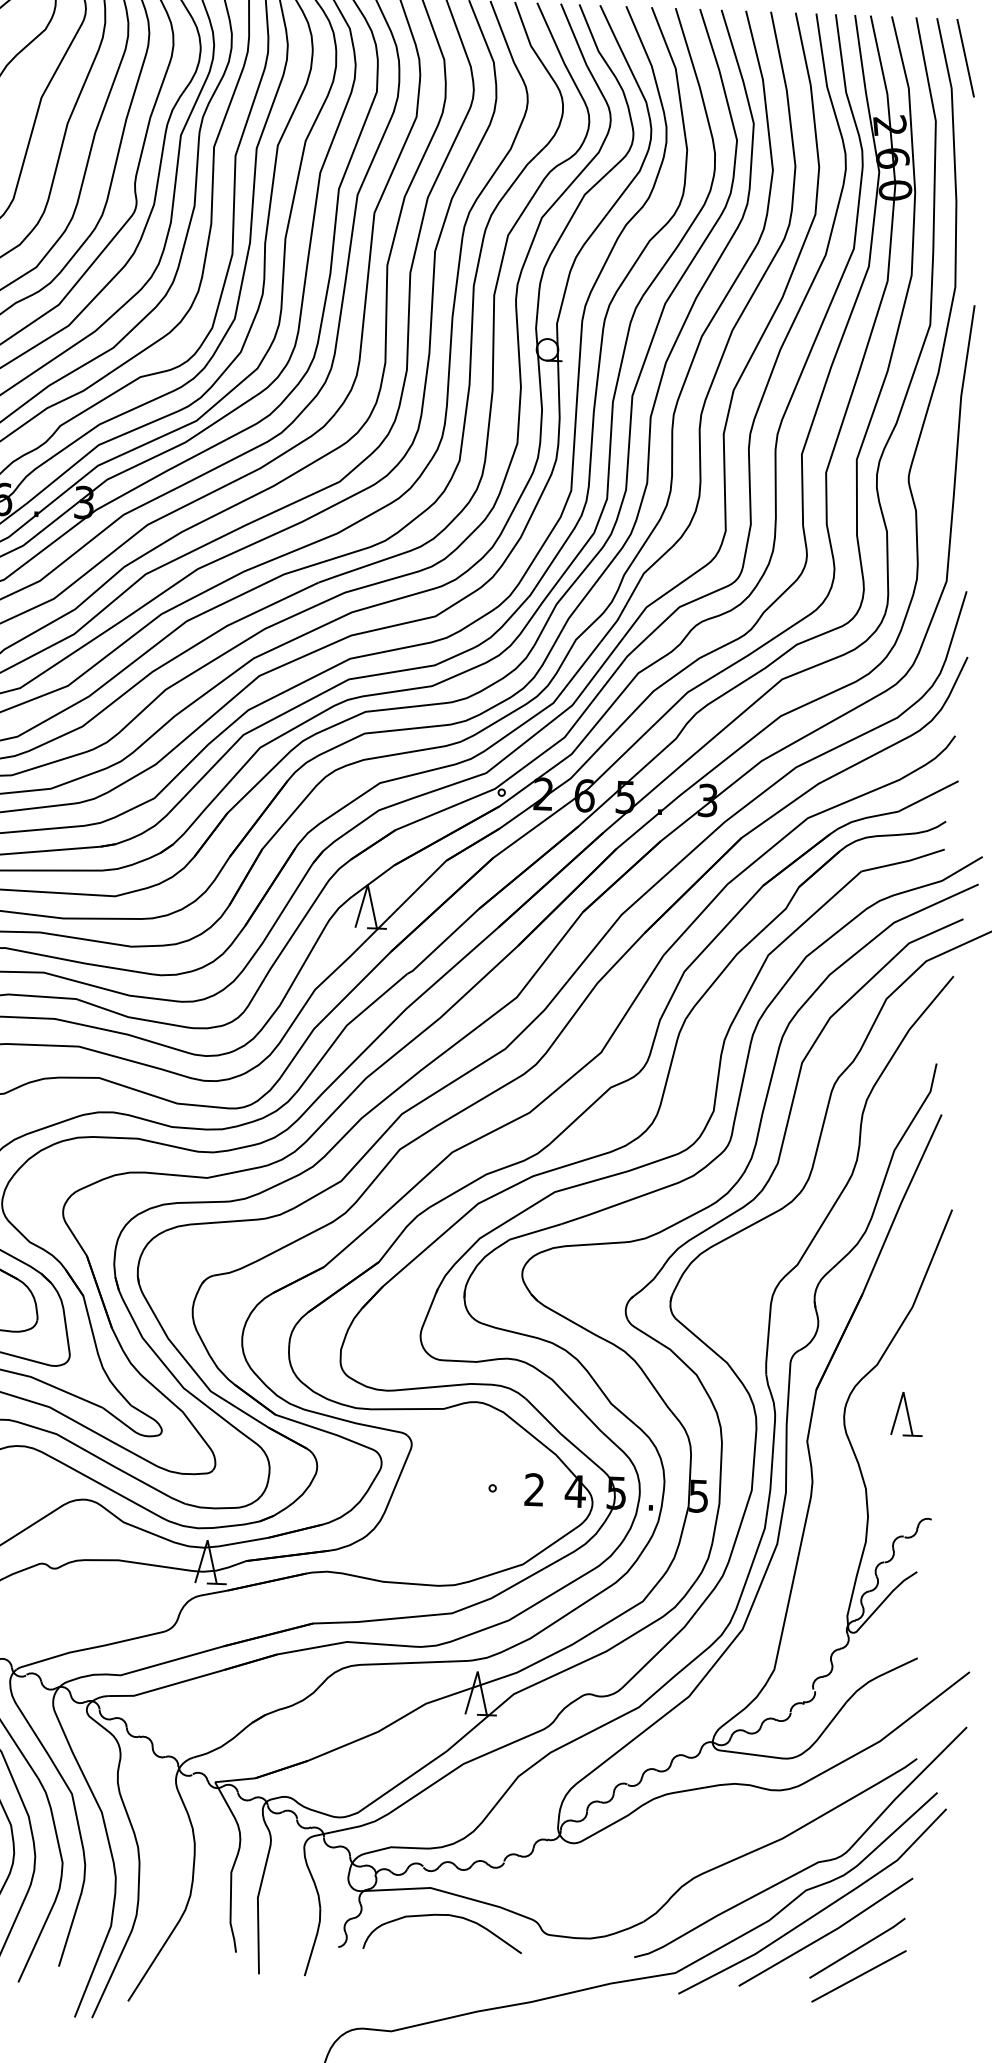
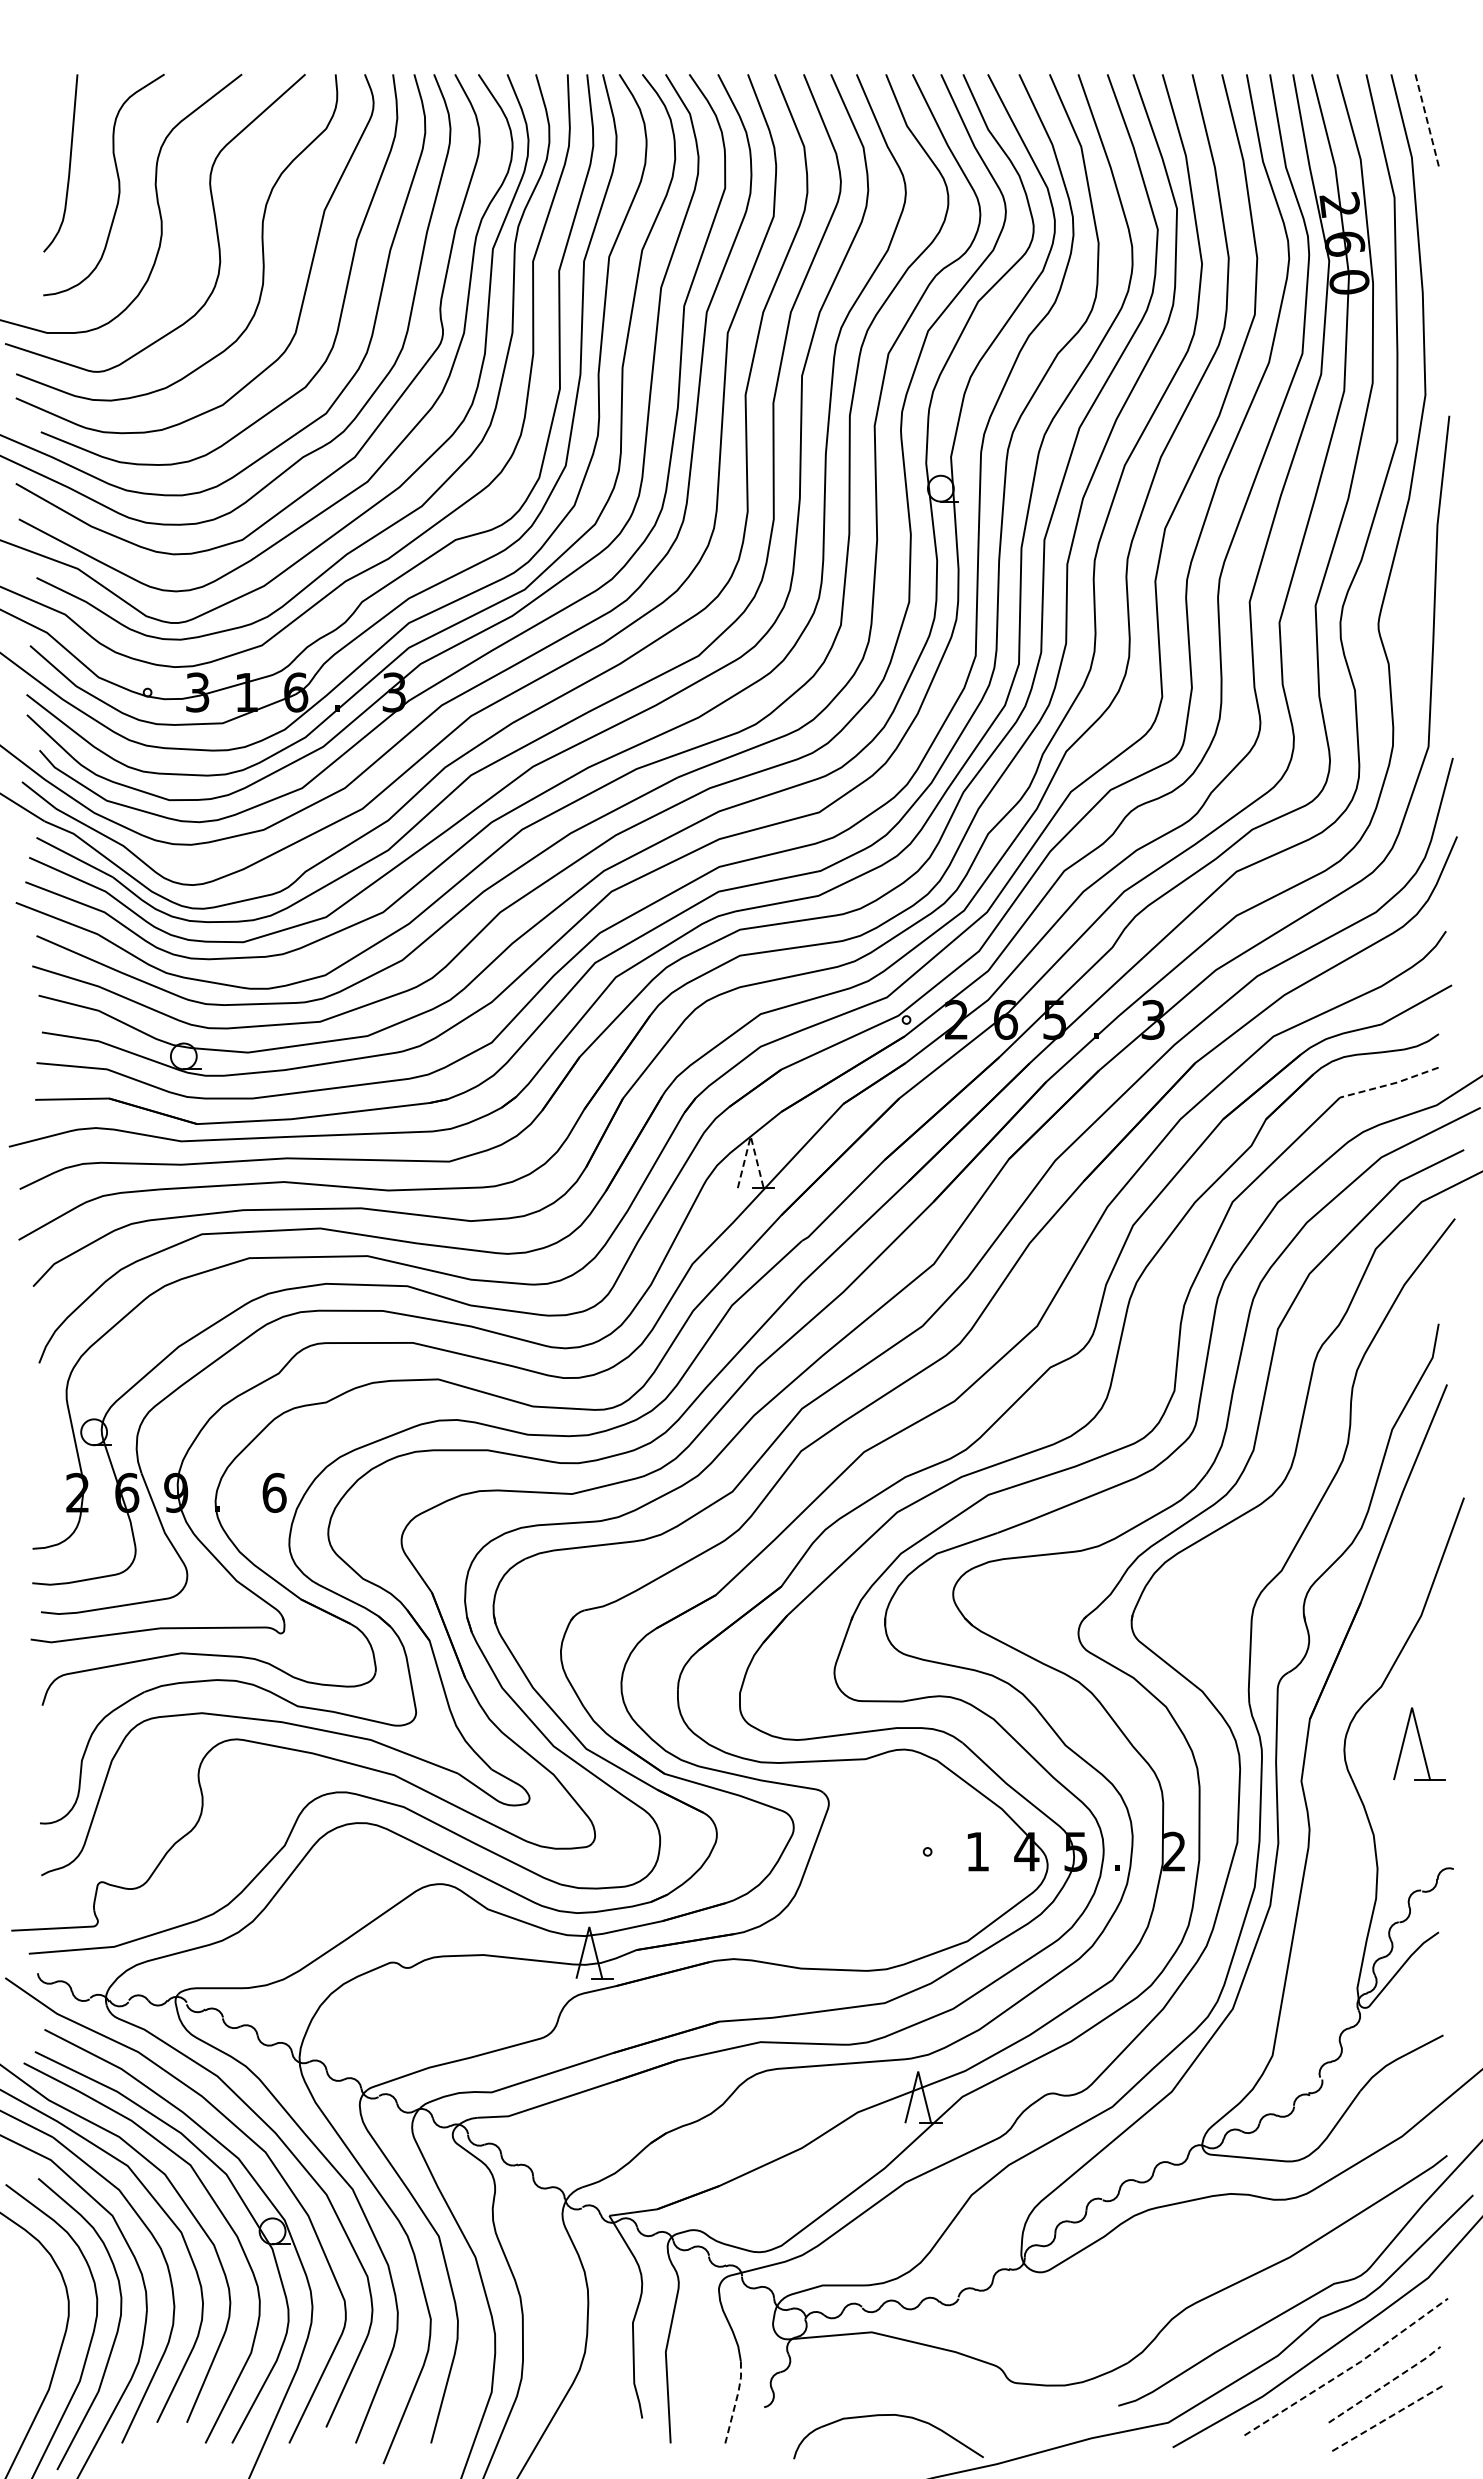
line: (965, 58) -> (1427, 121), solid -> dashed
line: (903, 862) -> (1389, 1084), solid -> dashed
line: (367, 884) -> (750, 1136), solid -> dashed
part: (907, 1413) -> (1419, 1743), size x1.4
text: (534, 1489) -> (977, 1851), 2 -> 1
text: (698, 1495) -> (1173, 1851), 5 -> 2
part: (443, 1915) -> (888, 2415), moved
line: (827, 1934) -> (1348, 2369), solid -> dashed
line: (314, 1942) -> (735, 2402), solid -> dashed
line: (858, 1948) -> (1385, 2384), solid -> dashed
line: (858, 1976) -> (1387, 2418), solid -> dashed

